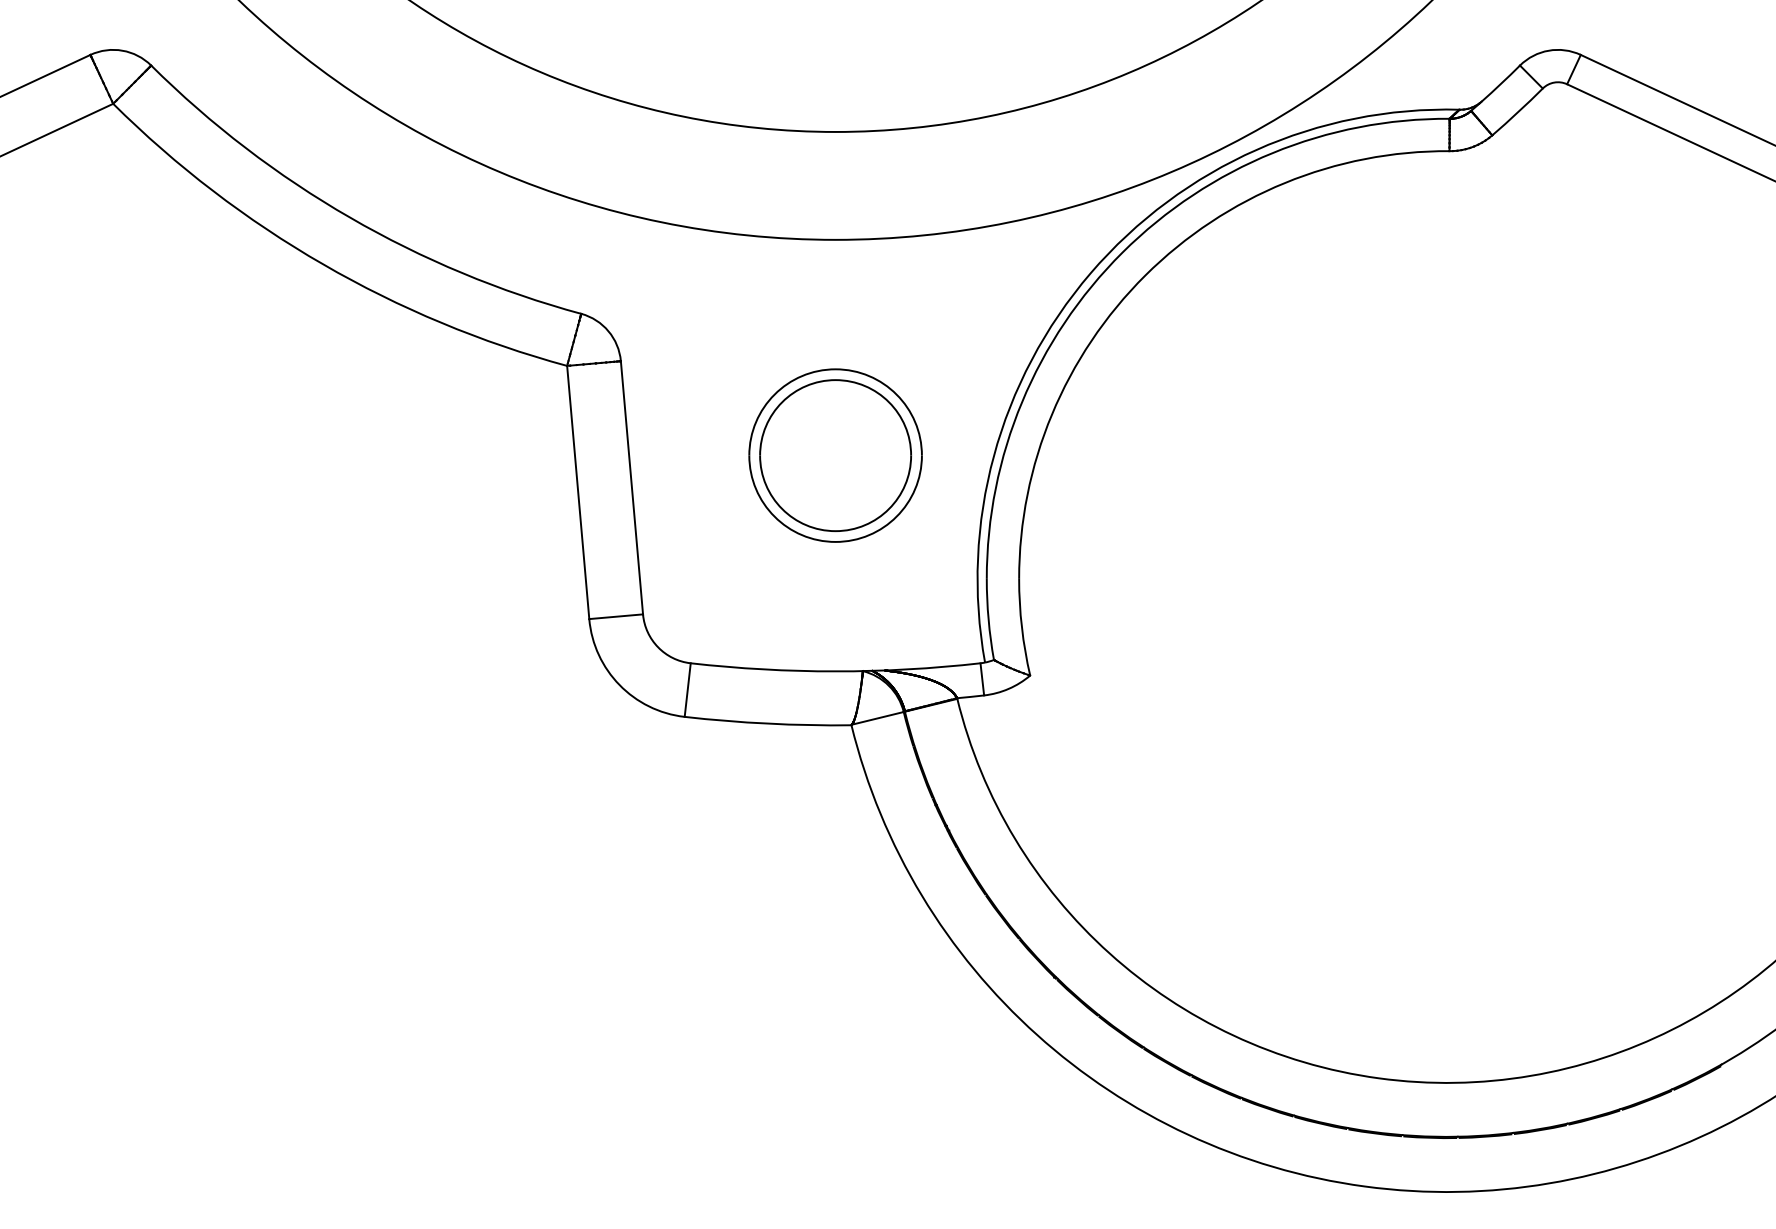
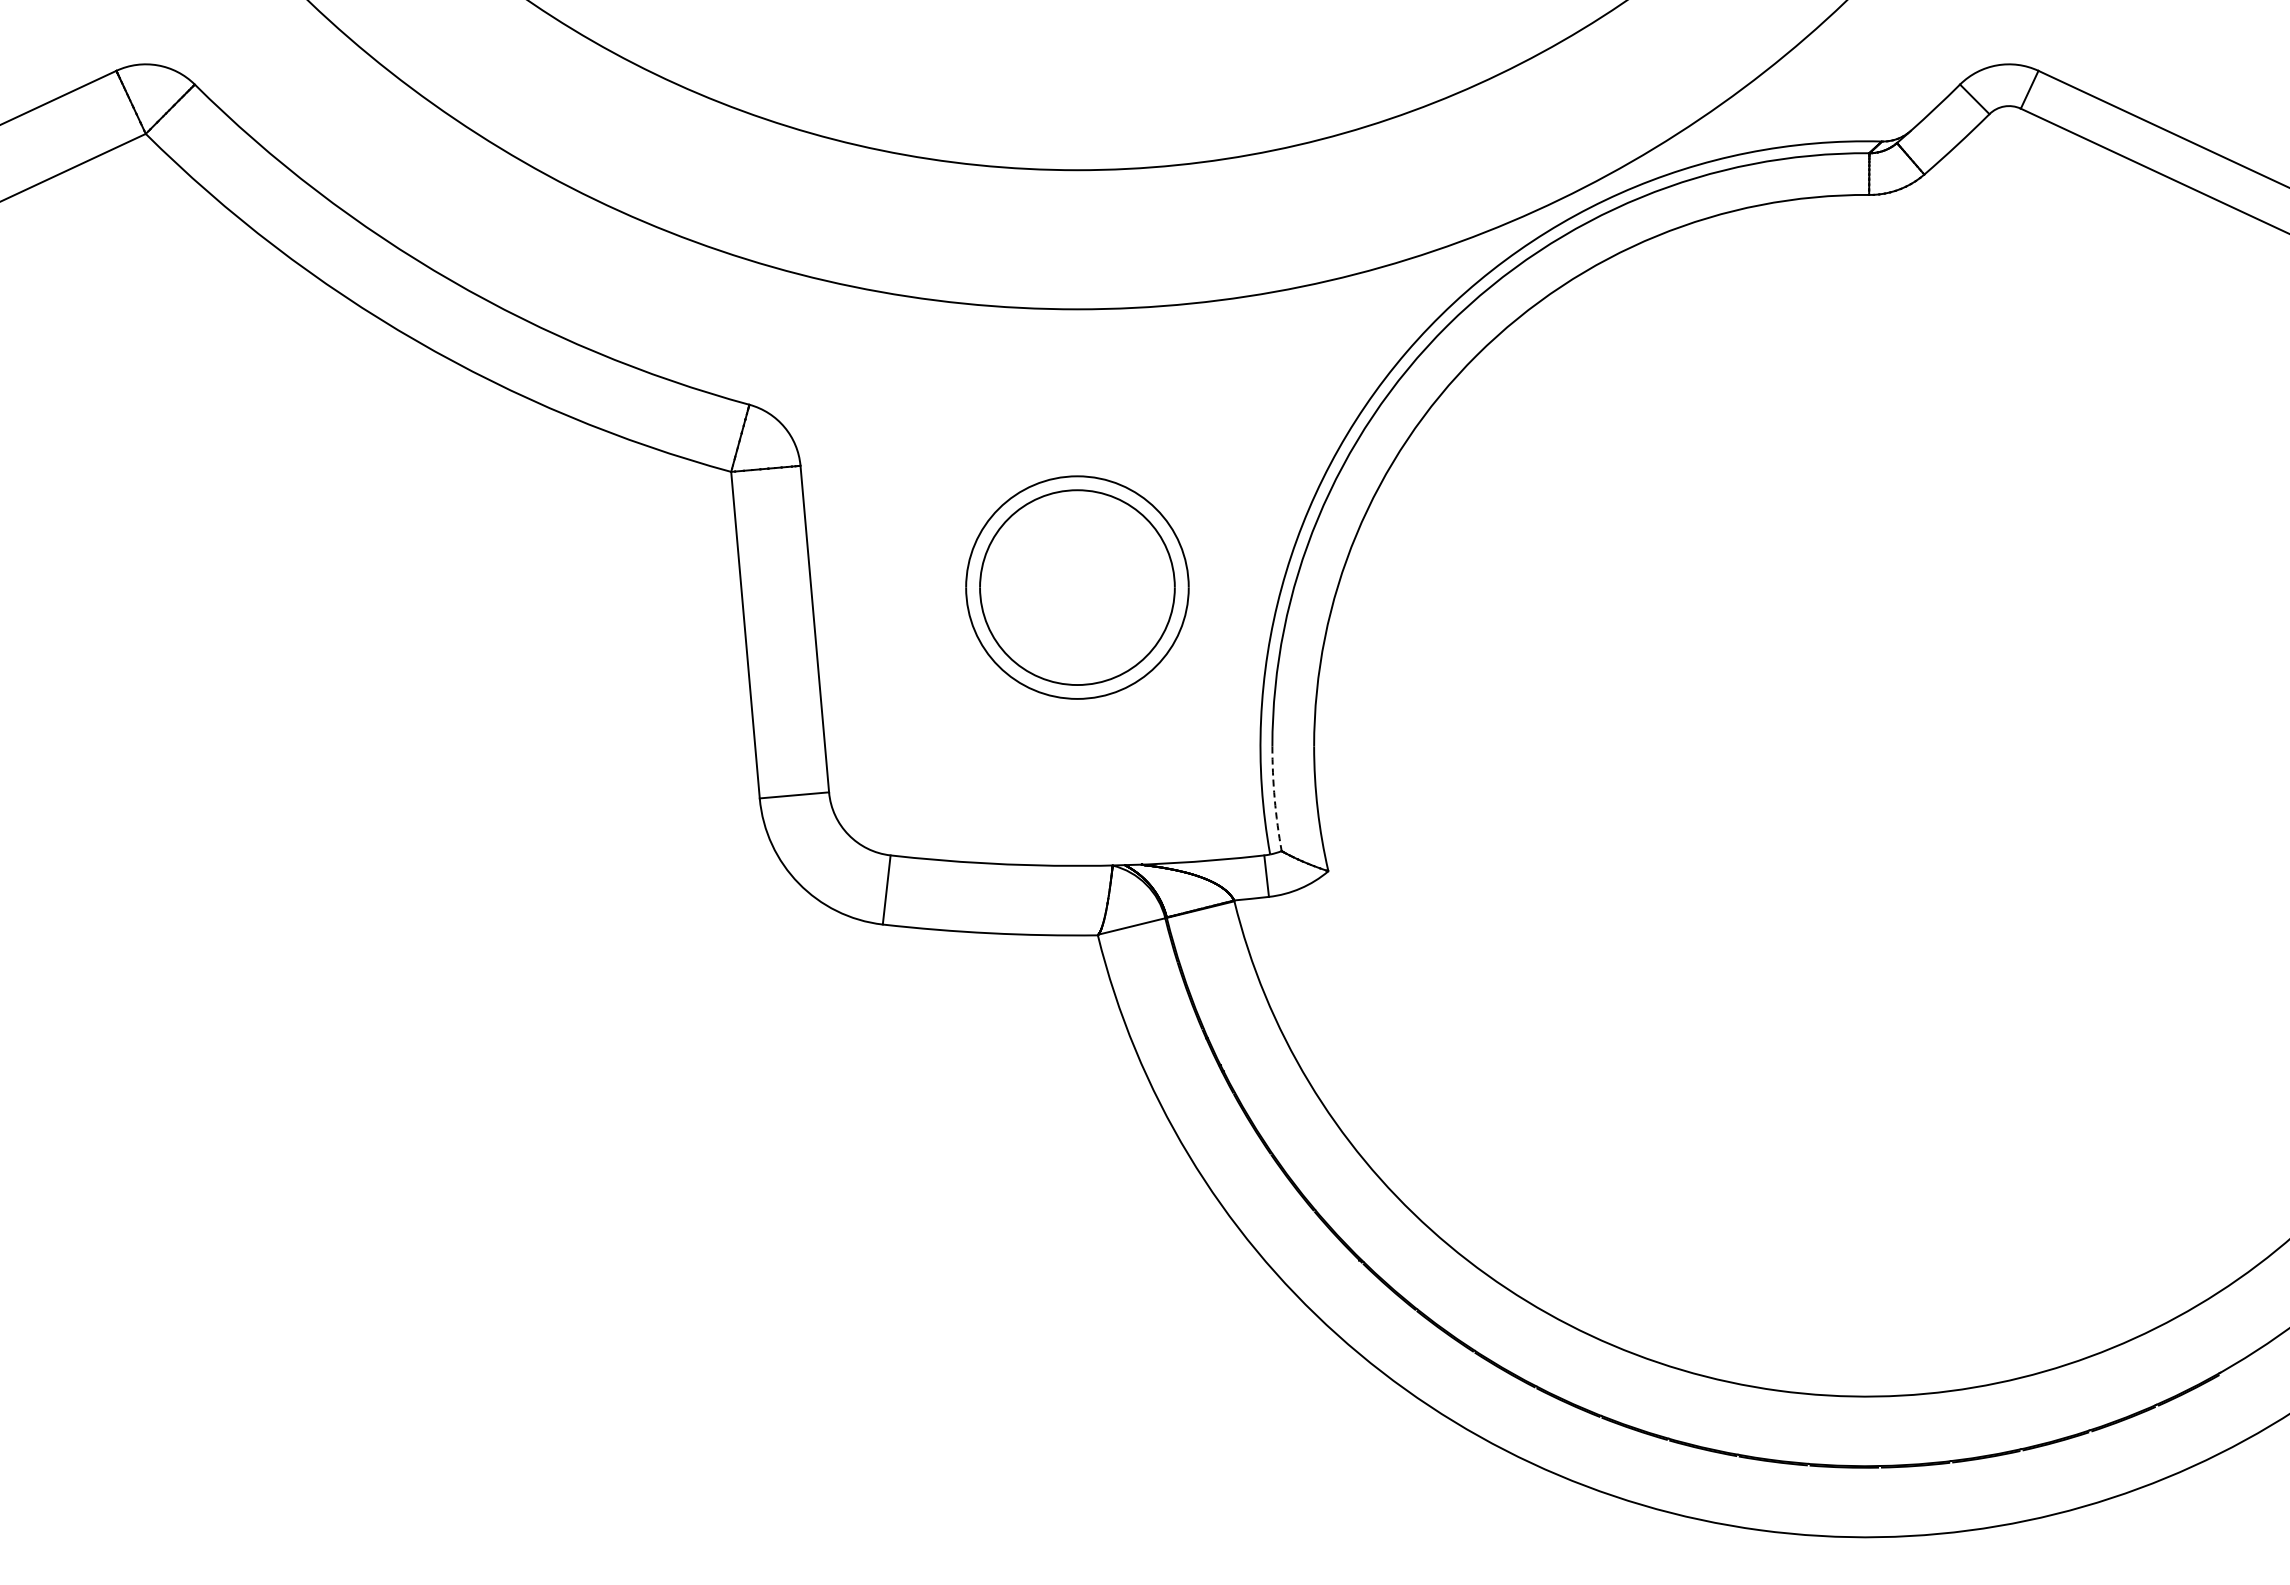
arc: (988, 619) -> (1274, 799), solid -> dashed

